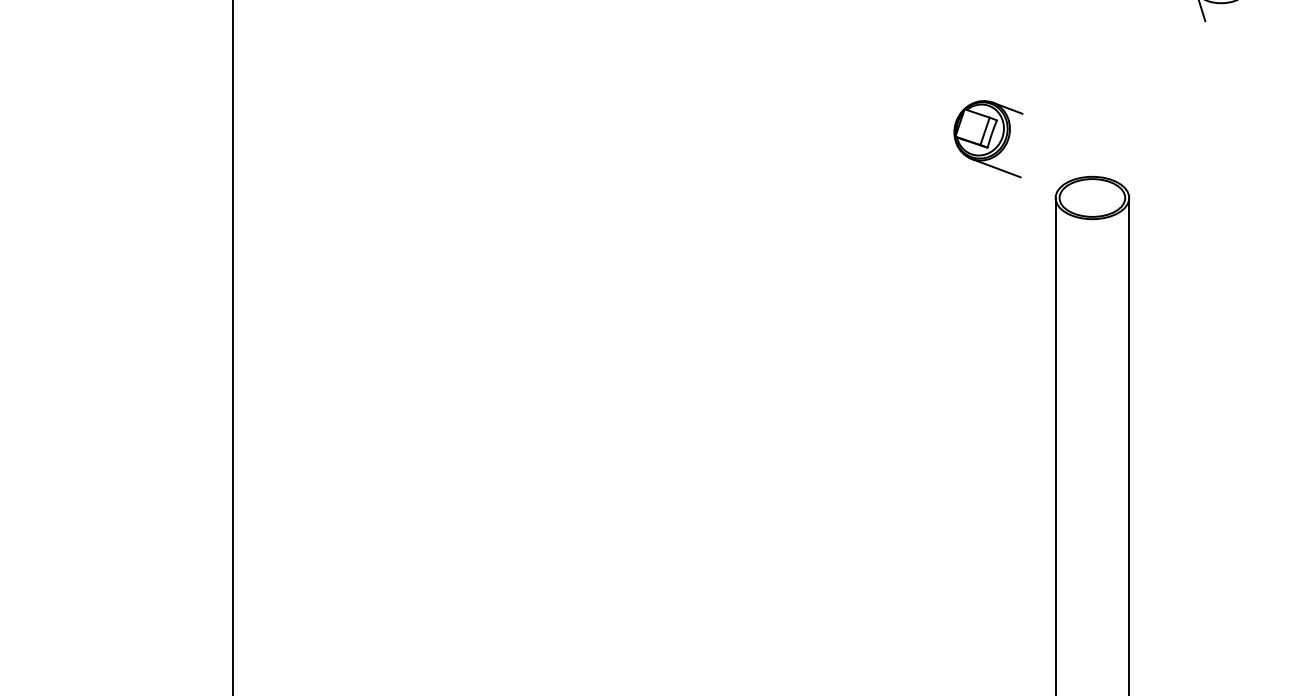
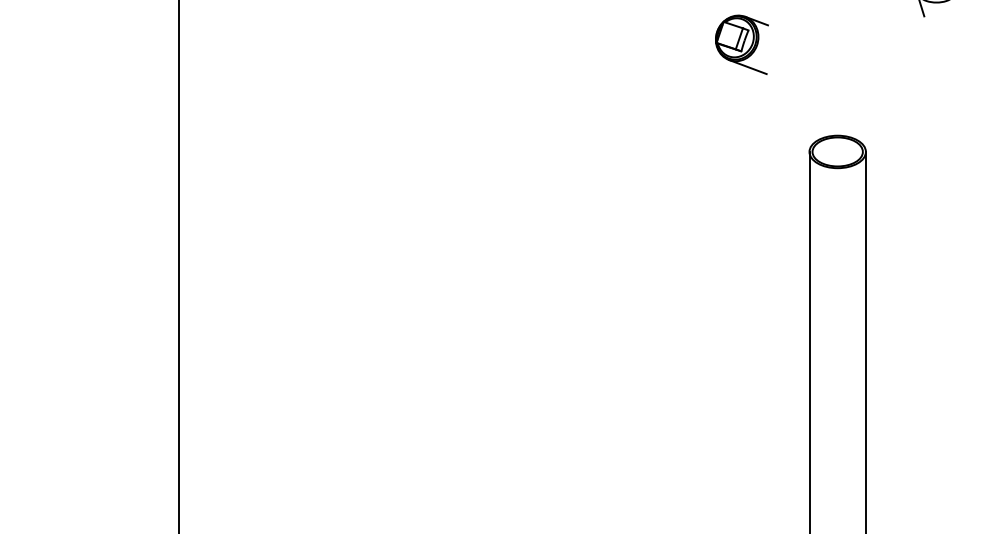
part: (987, 138) -> (741, 44), moved

